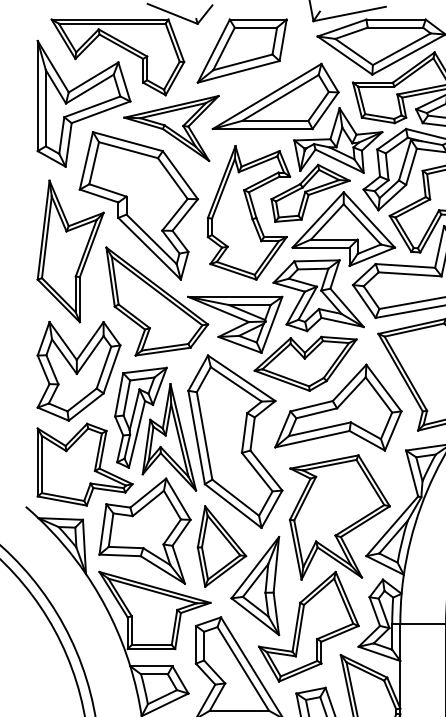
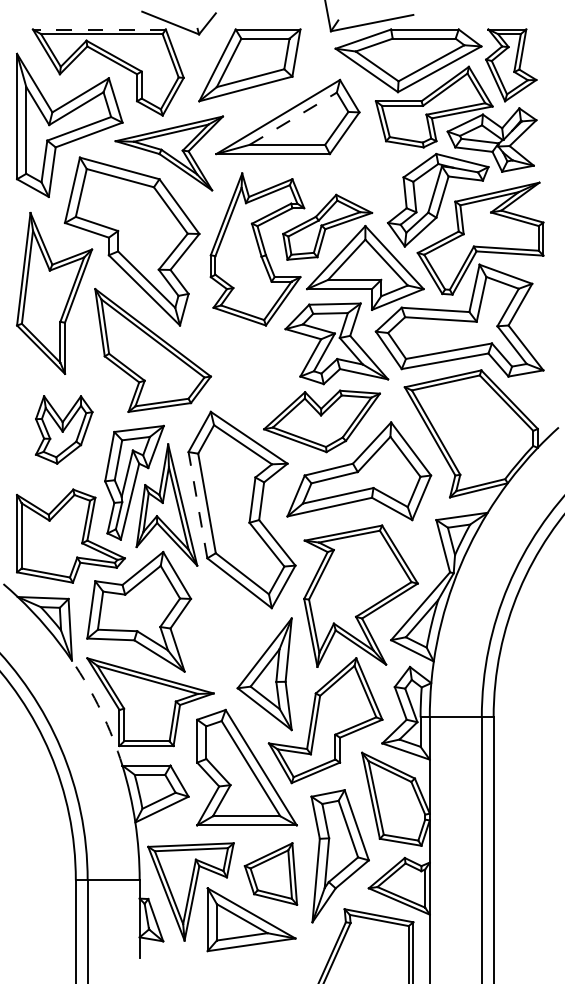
line: (109, 19) -> (98, 29), solid -> dashed
line: (280, 97) -> (293, 118), solid -> dashed
part: (338, 139) -> (359, 166), removed
part: (234, 324) -> (241, 376), removed
part: (79, 370) -> (64, 429), size x0.6
line: (196, 437) -> (197, 505), solid -> dashed
part: (221, 546) -> (226, 629), removed
arc: (111, 618) -> (101, 711), solid -> dashed

